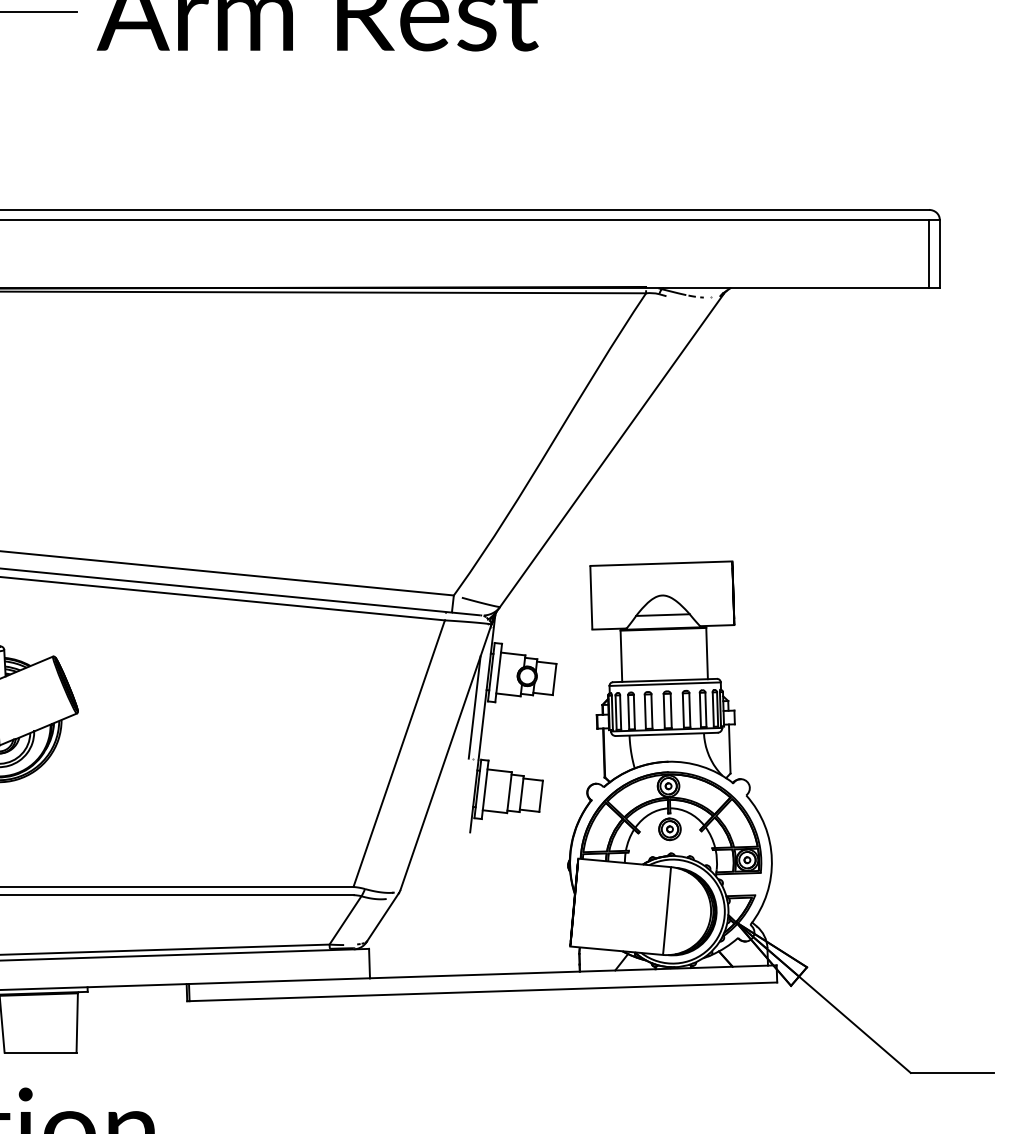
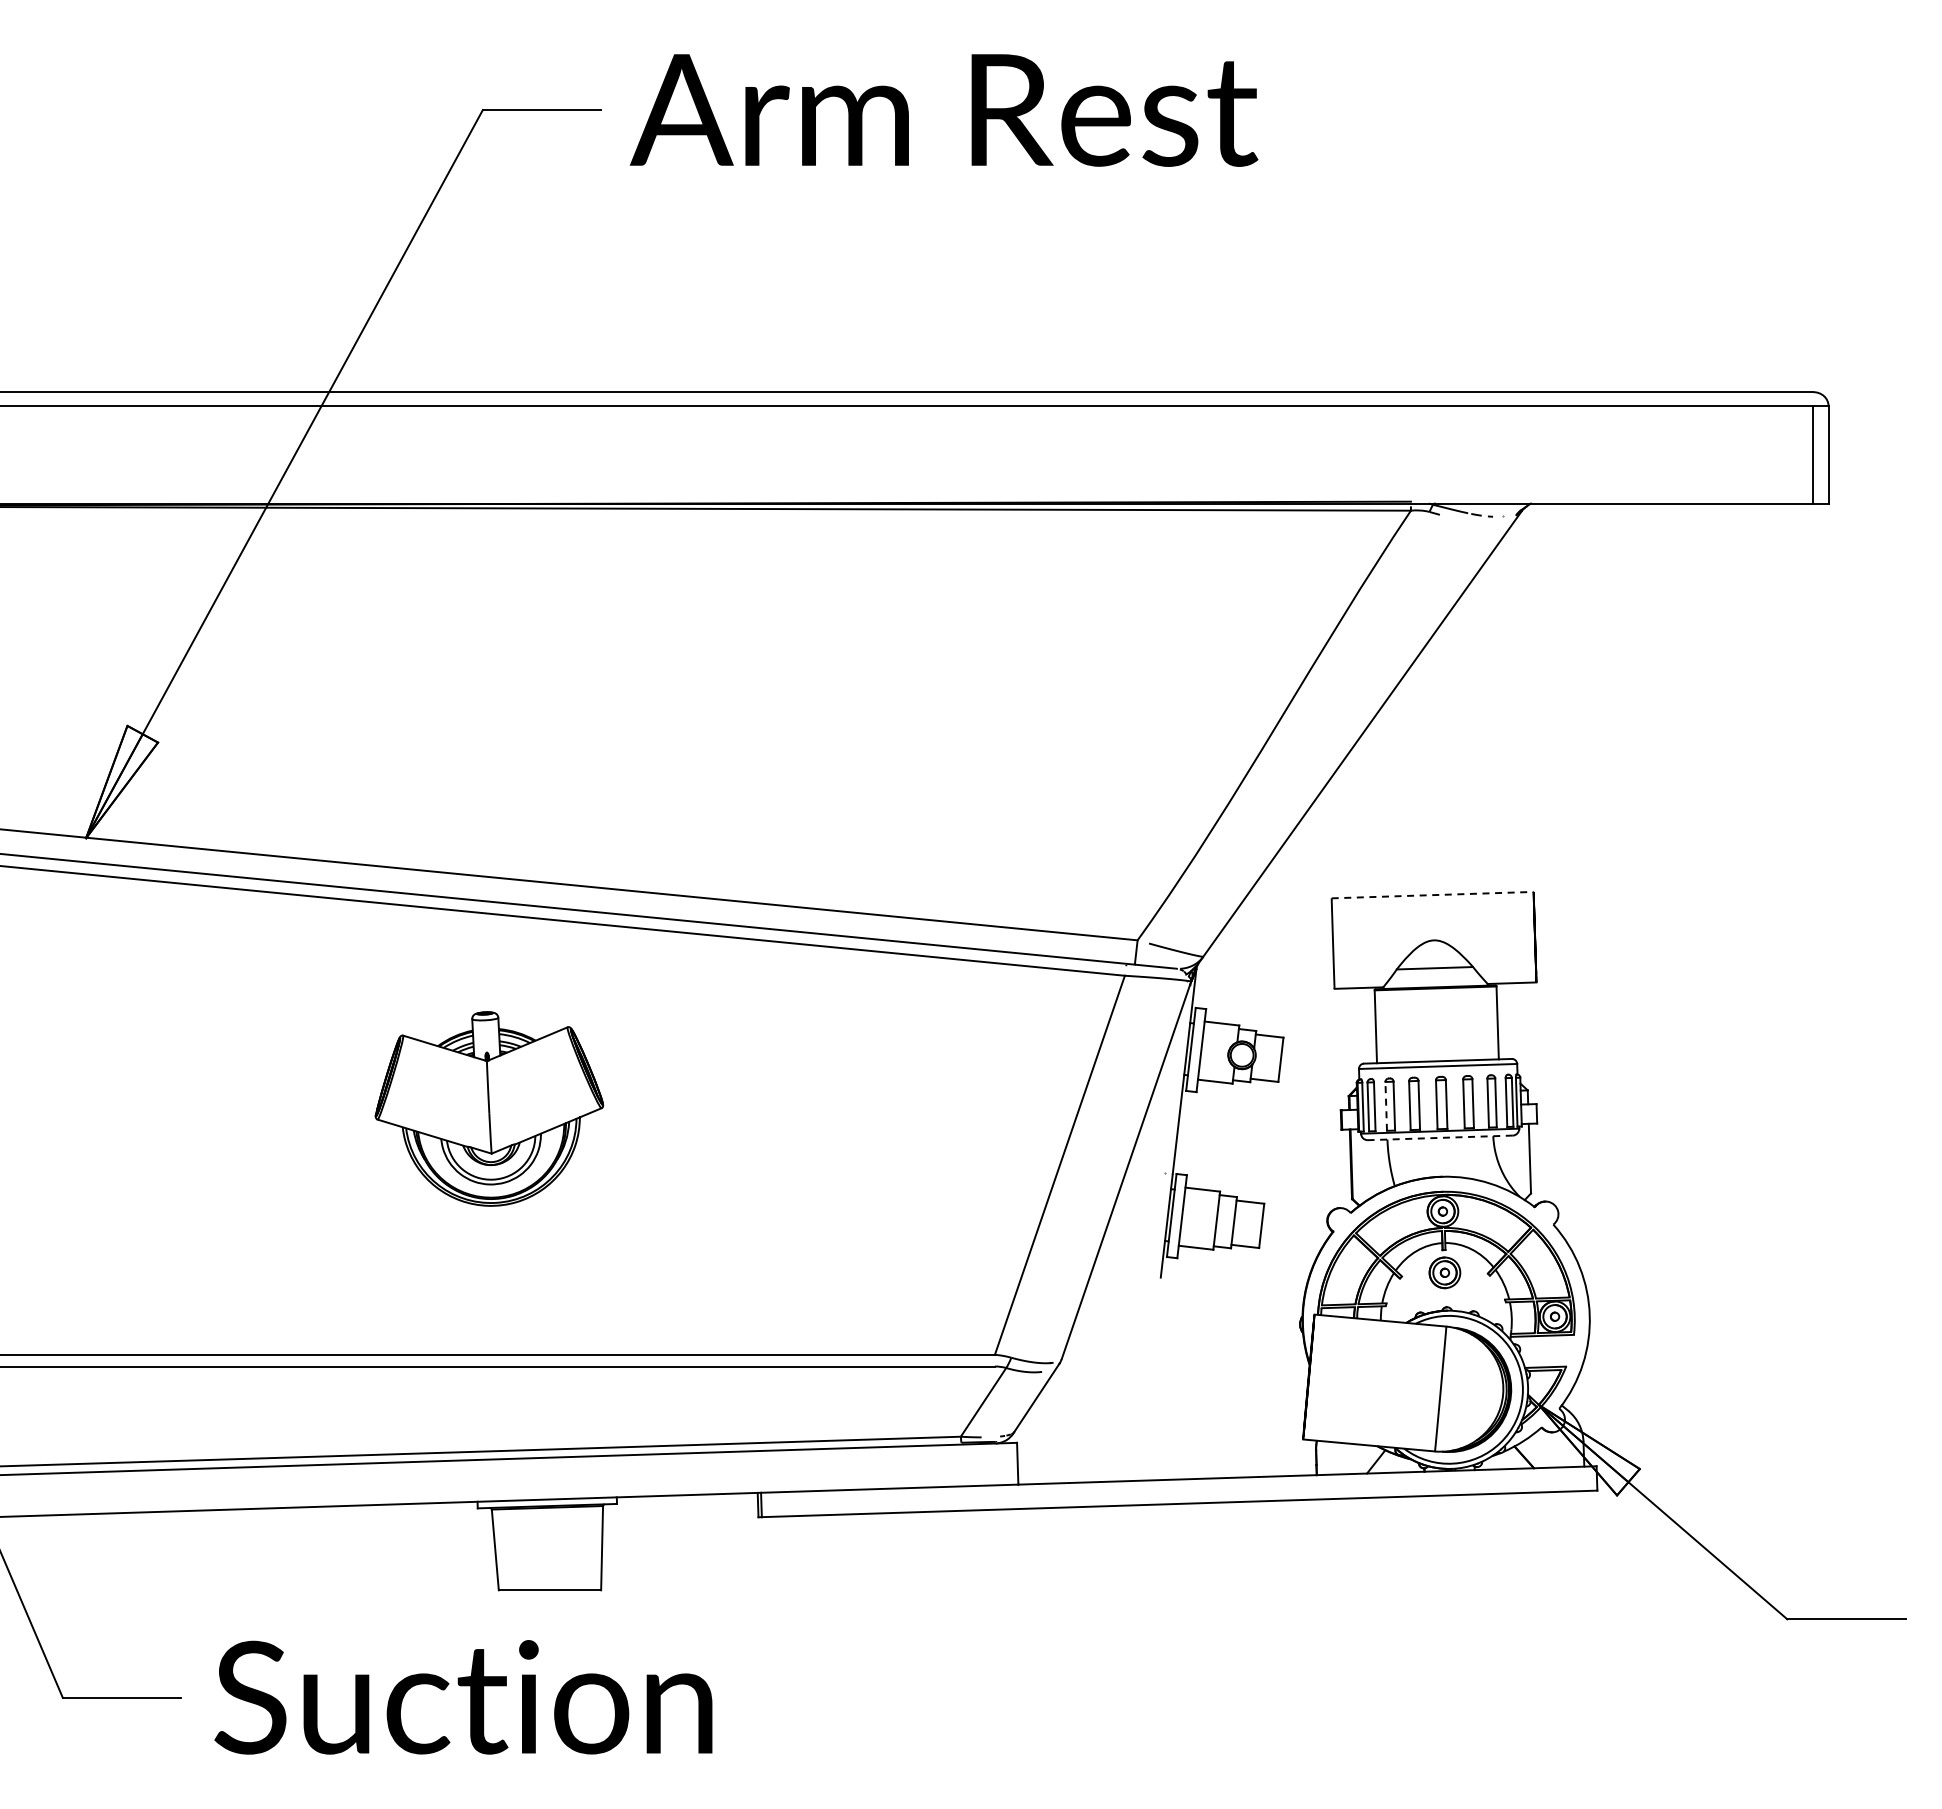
line: (661, 563) -> (1433, 895), solid -> dashed
line: (474, 707) -> (1166, 1099), removed
line: (628, 711) -> (1386, 1105), solid -> dashed
line: (666, 734) -> (1439, 1137), solid -> dashed

